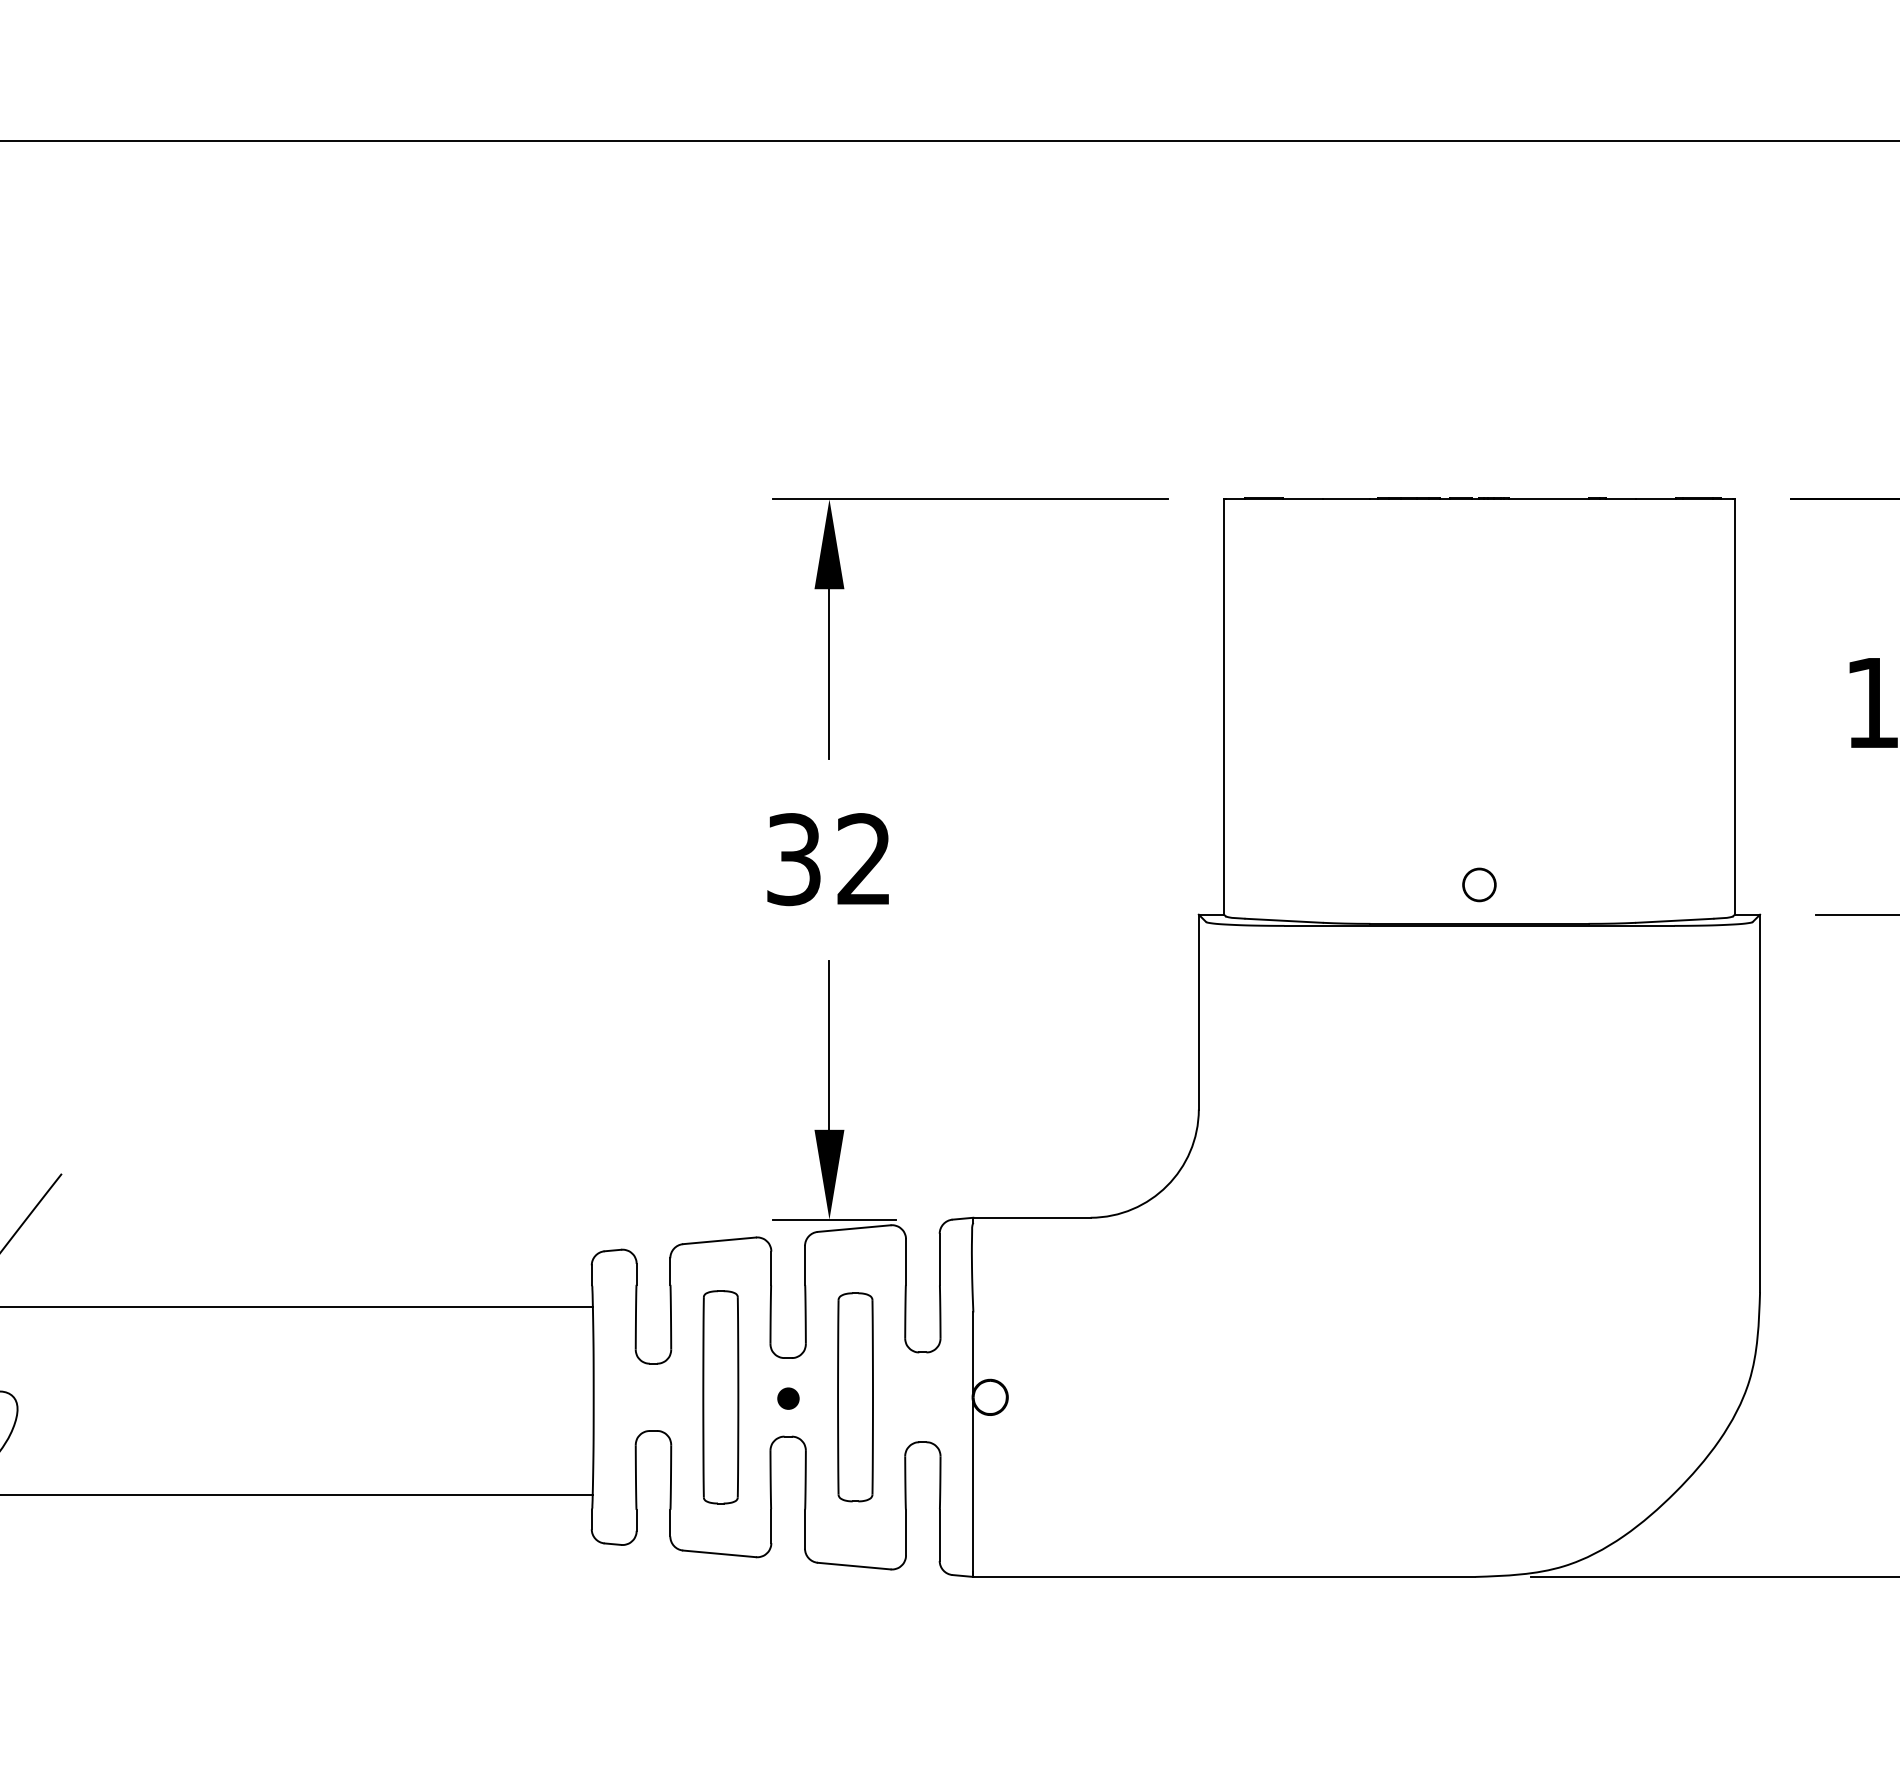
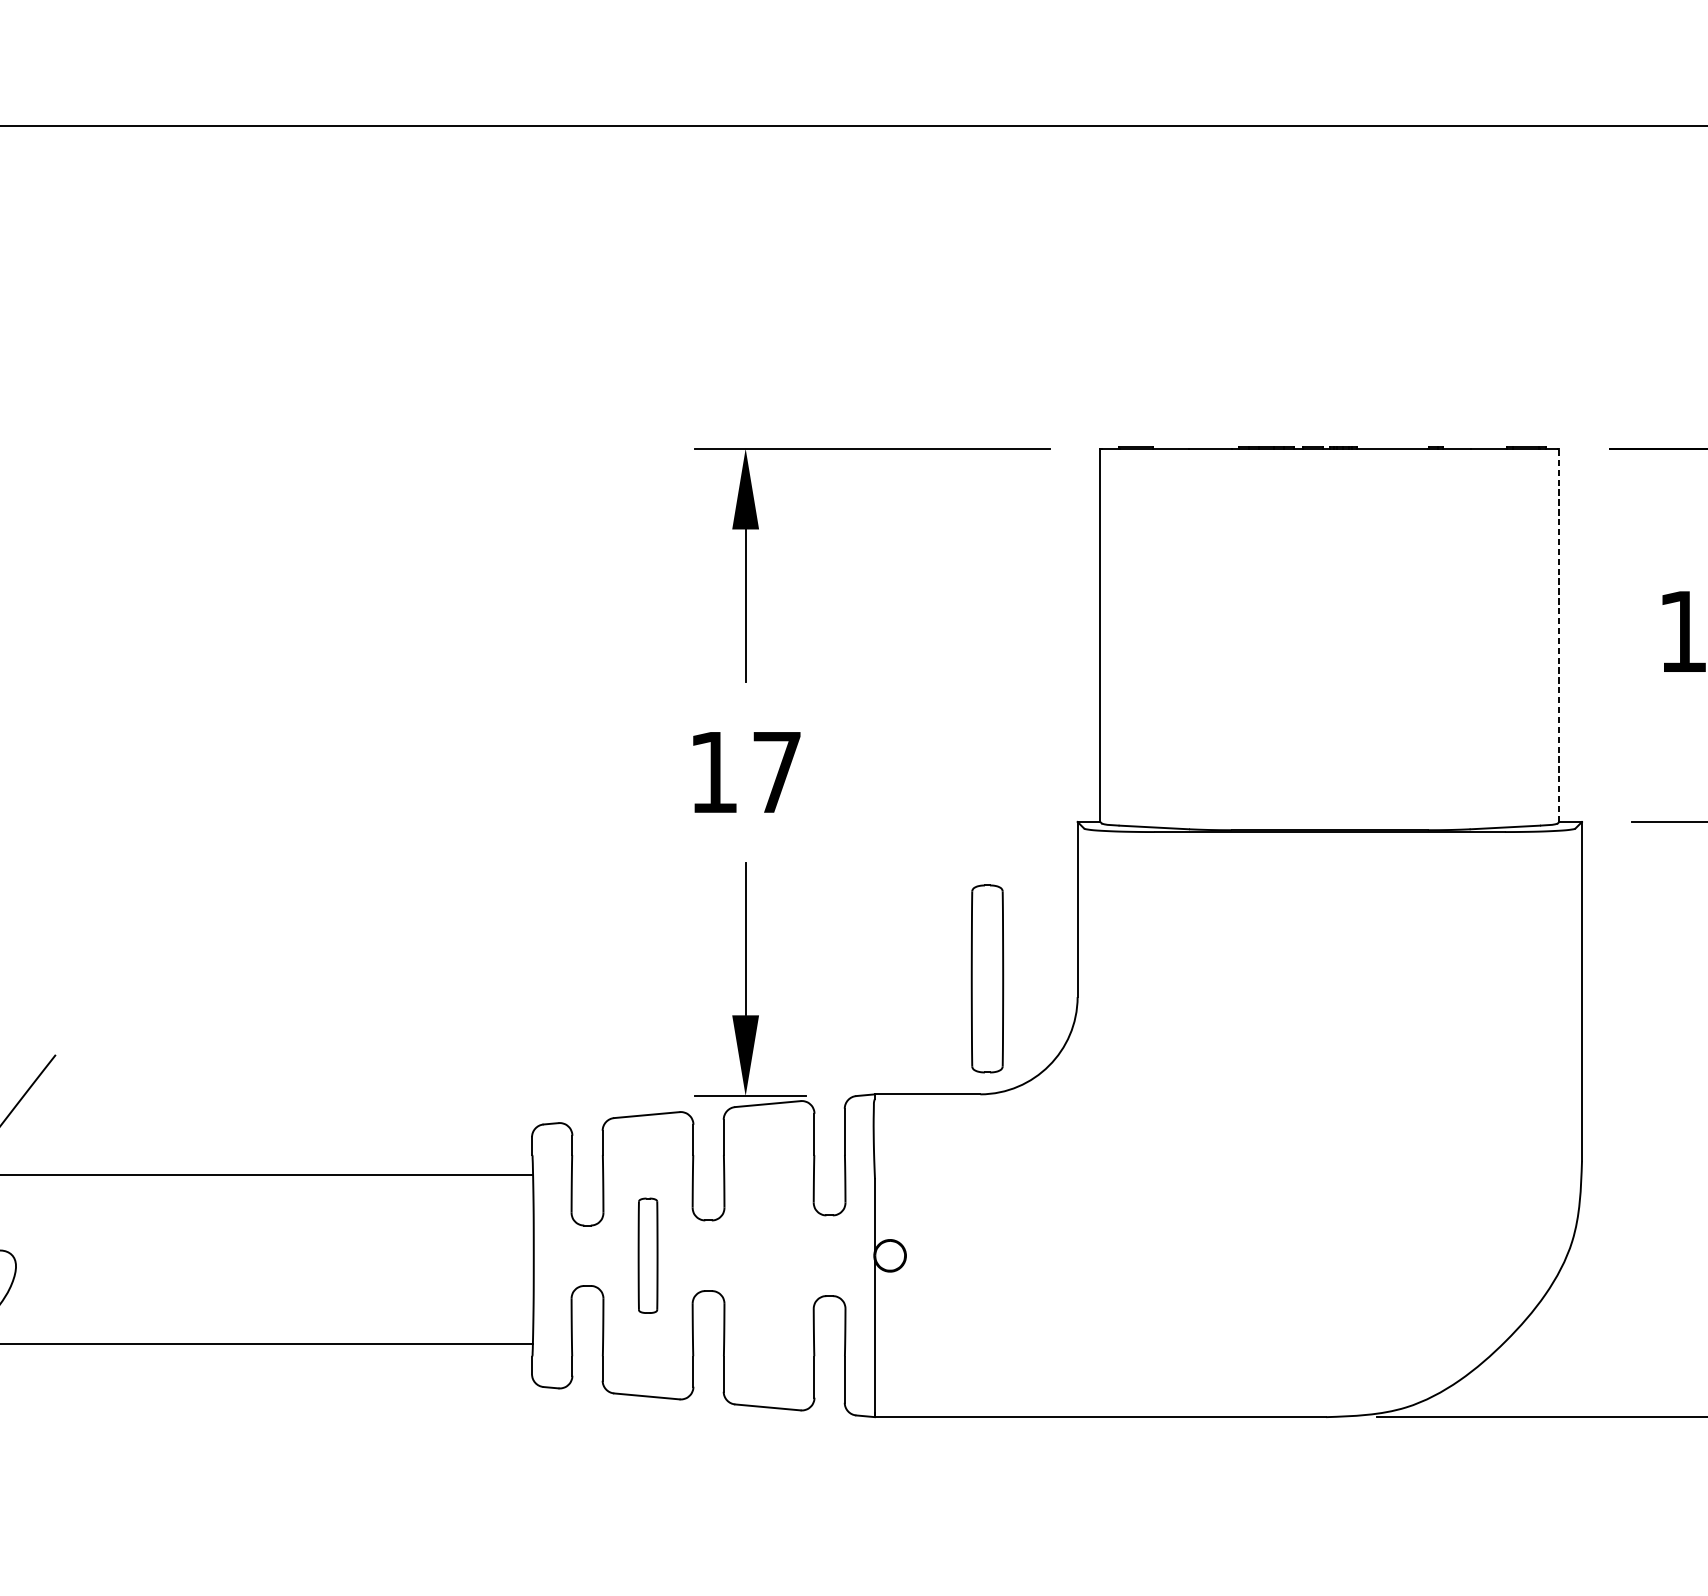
line: (1734, 707) -> (1559, 635), solid -> dashed
text: (828, 859) -> (744, 772), 32 -> 17
part: (1479, 884) -> (1329, 794), removed
part: (720, 1397) -> (647, 1255), size x0.6
part: (855, 1397) -> (987, 979), moved
part: (788, 1398) -> (708, 1256), removed

